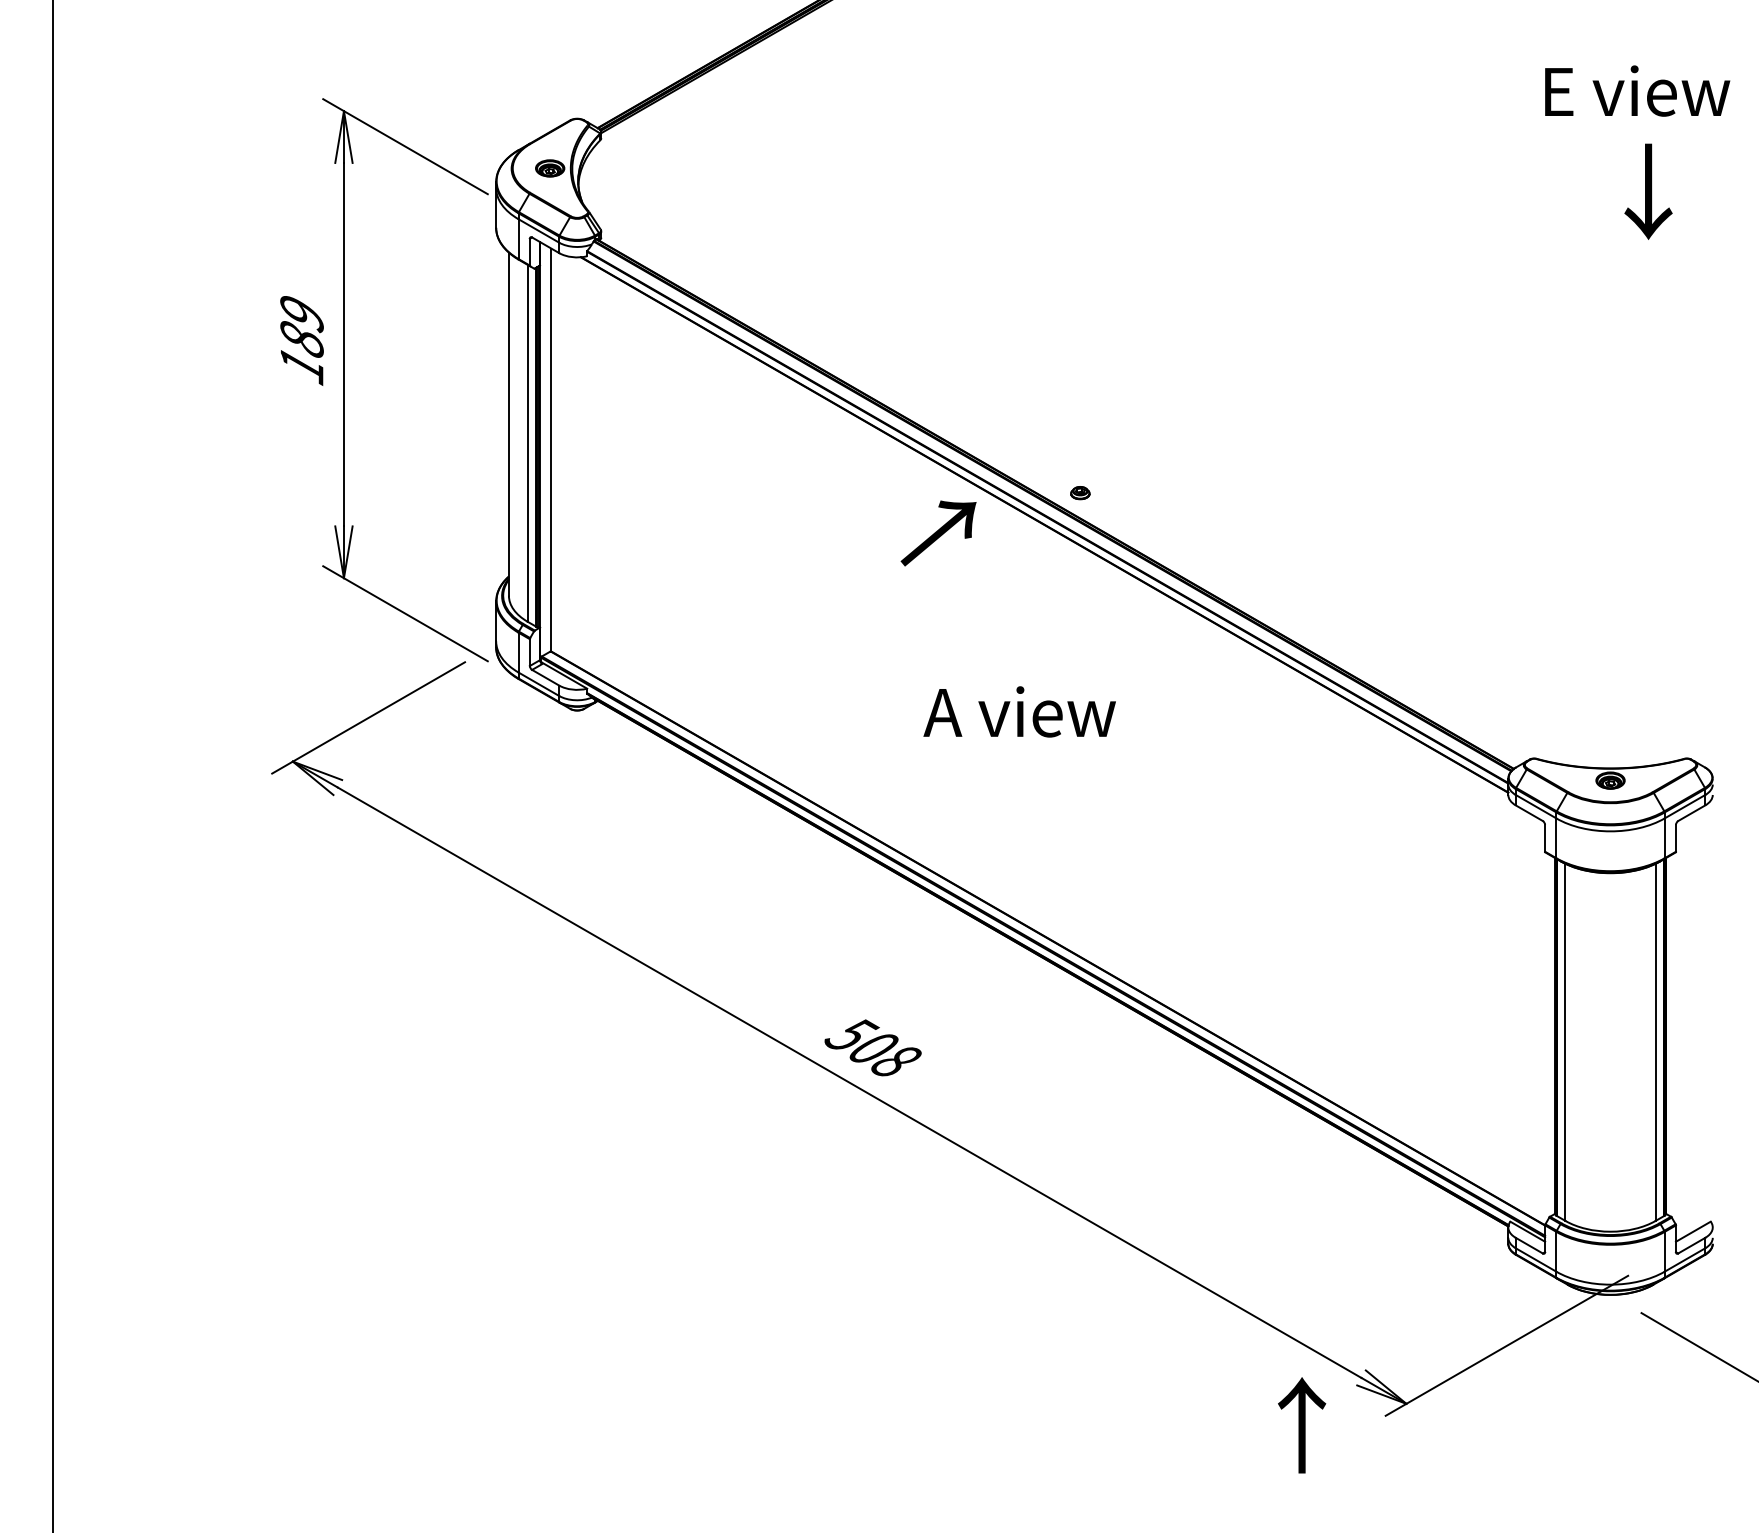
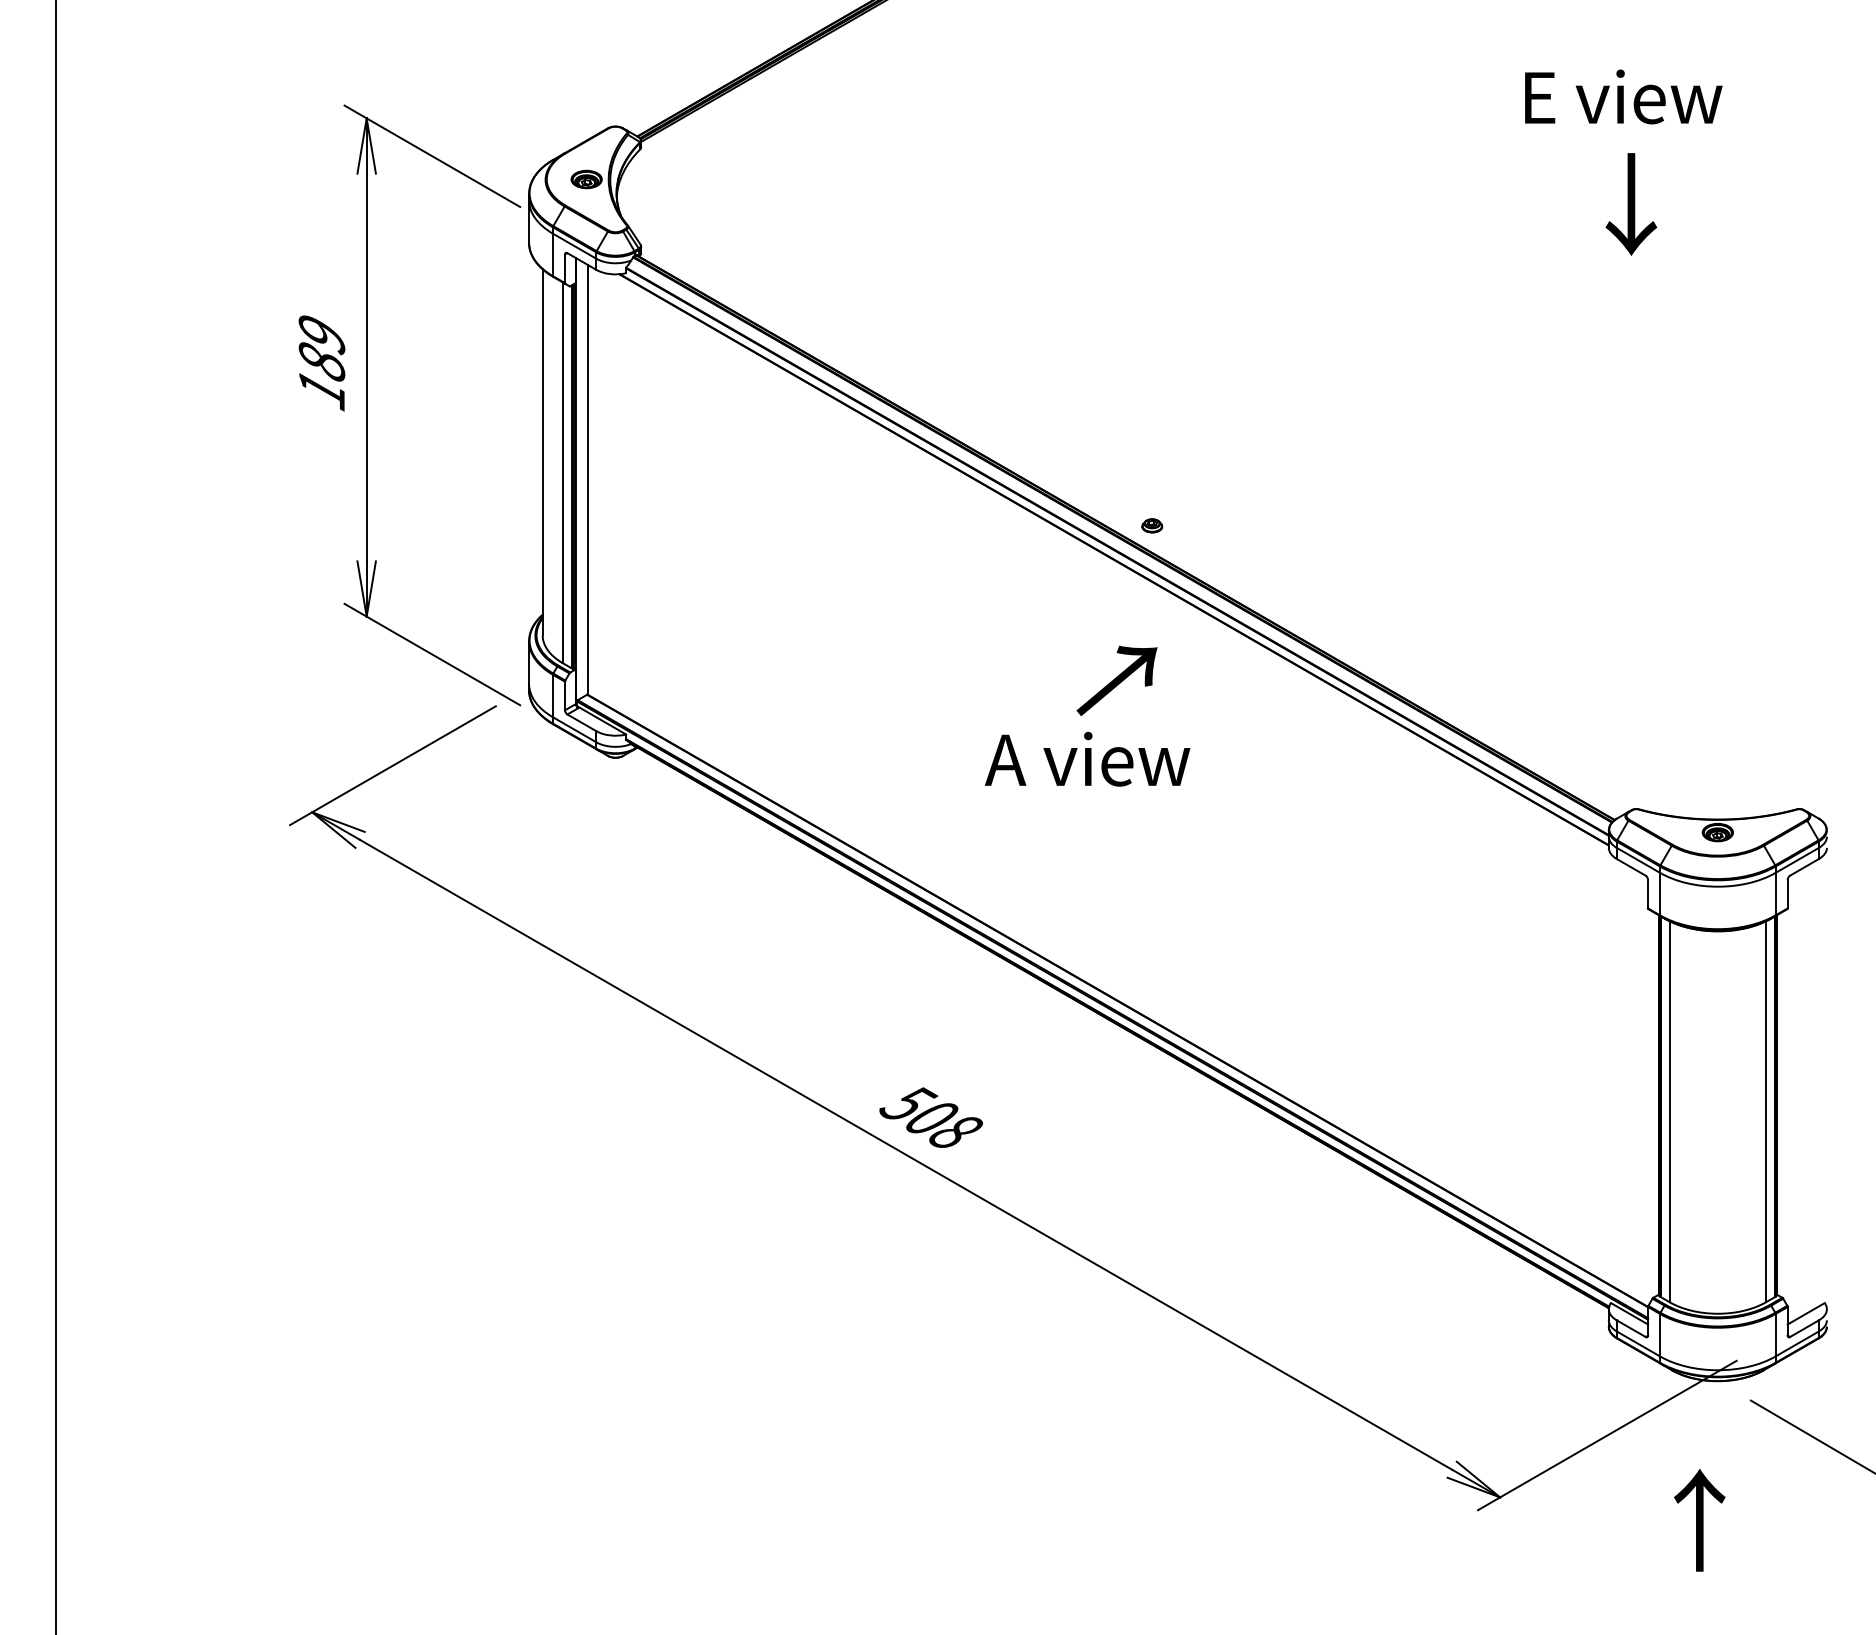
text: (1637, 90) -> (1623, 96), moved
text: (1648, 191) -> (1631, 204), moved
text: (938, 533) -> (1116, 680), moved
text: (1301, 1425) -> (1699, 1520), moved

